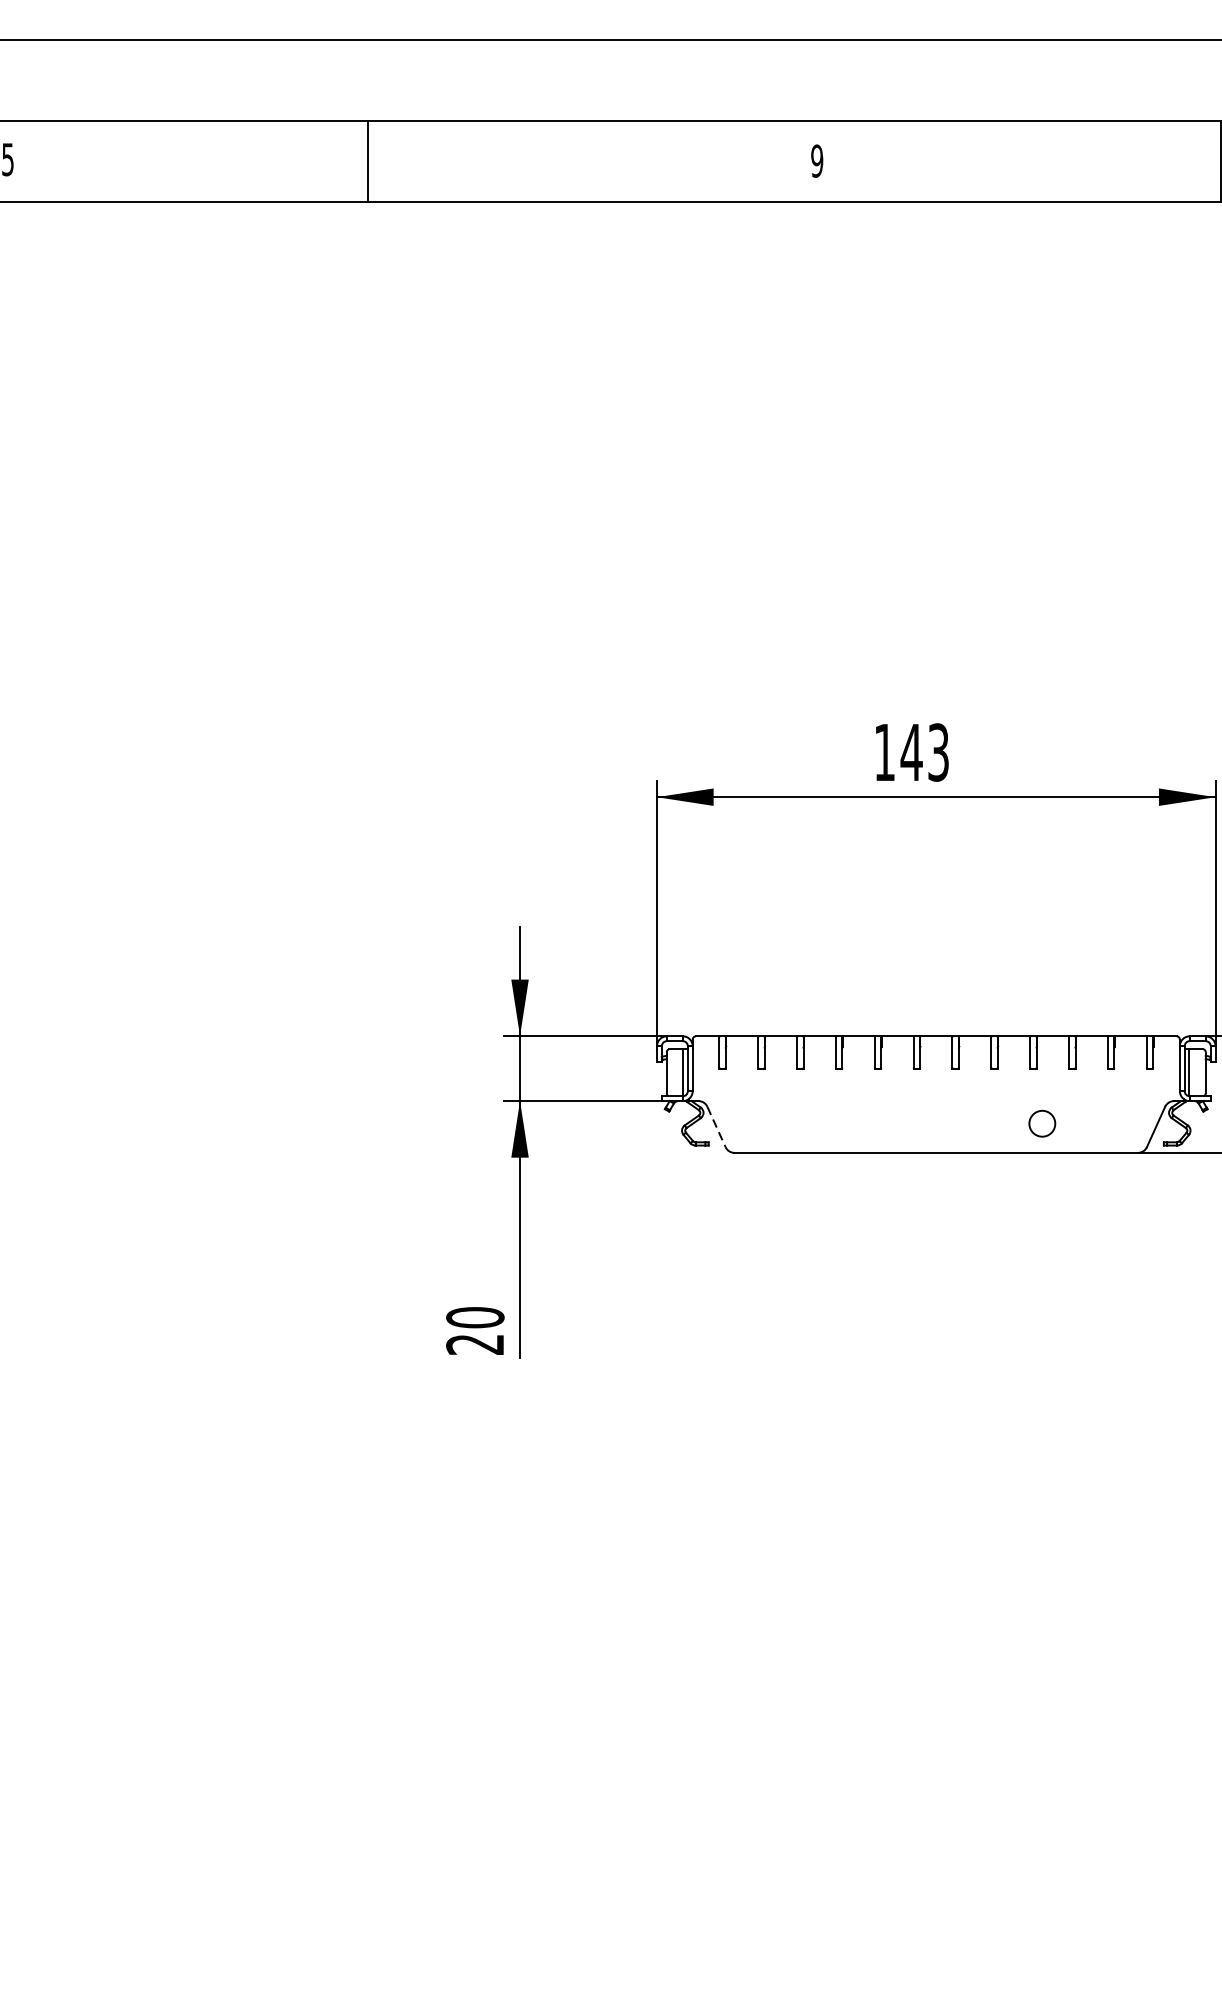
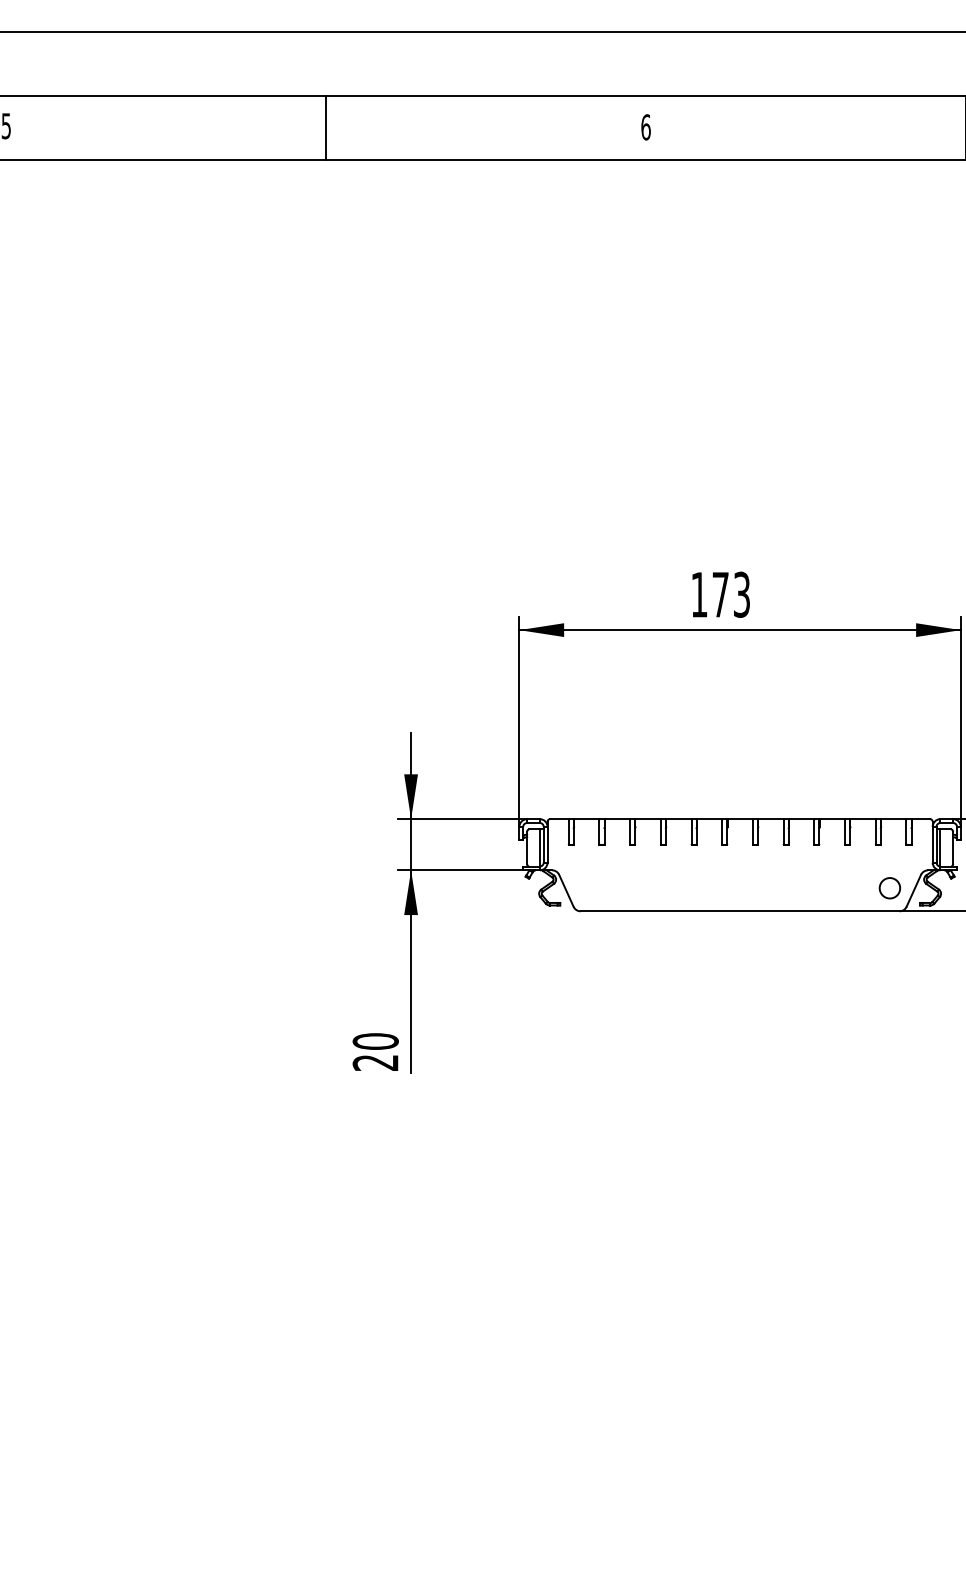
line: (367, 161) -> (325, 127), moved
text: (816, 161) -> (645, 127), 9 -> 6
text: (911, 752) -> (720, 594), 143 -> 173
circle: (1041, 1124) -> (889, 888), moved
line: (716, 1126) -> (566, 890), dashed -> solid

